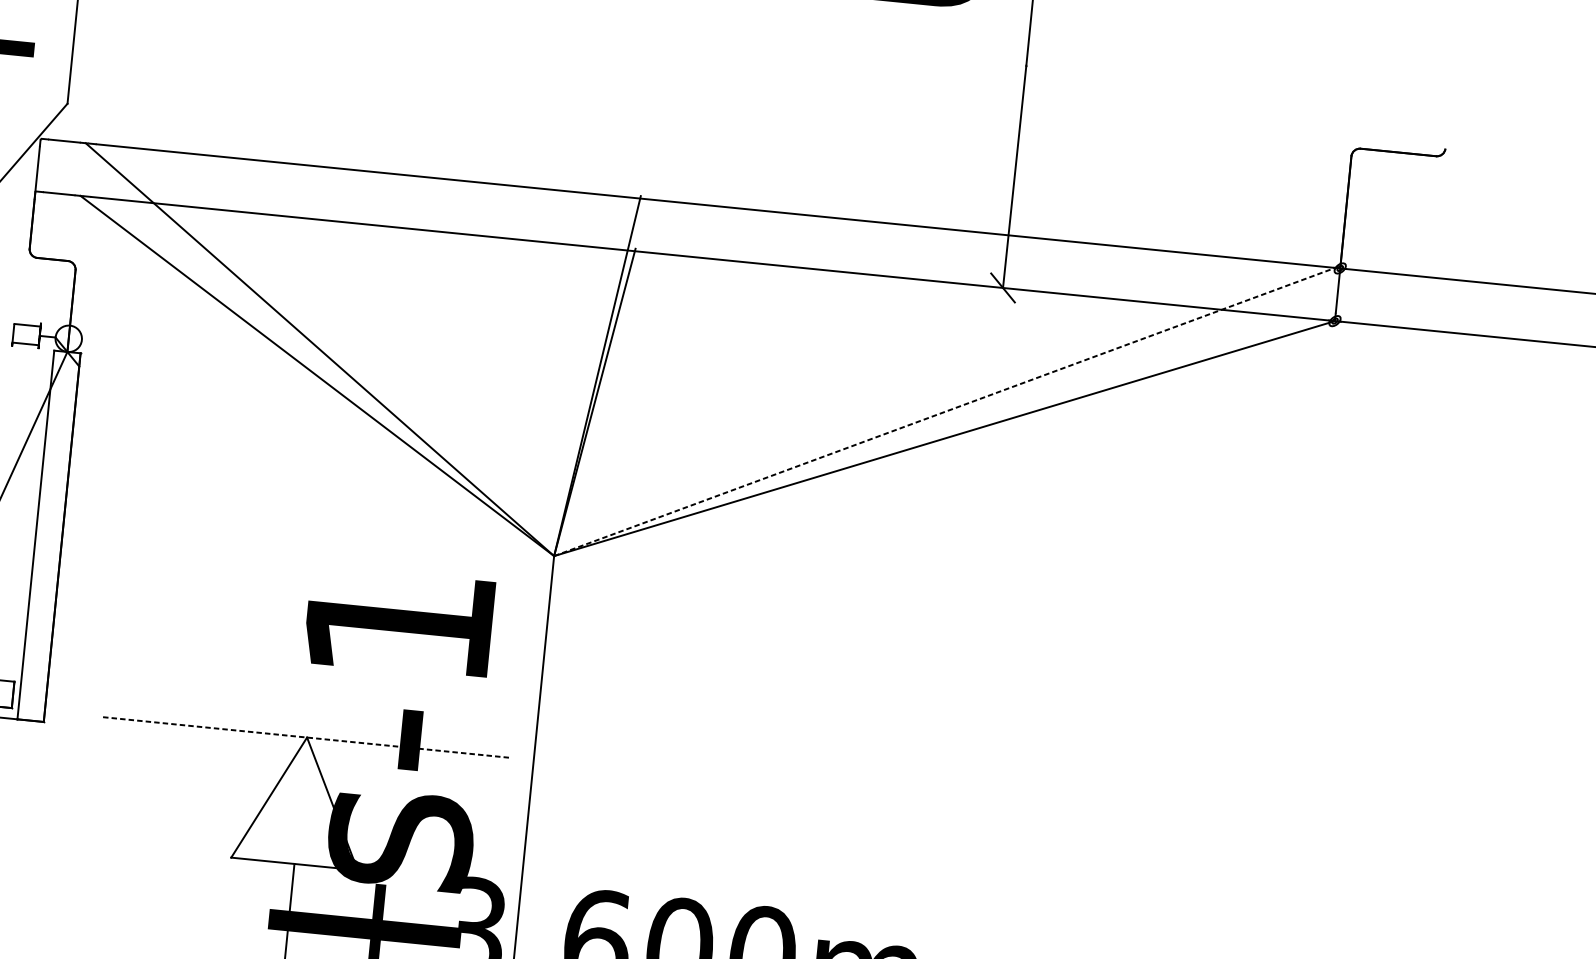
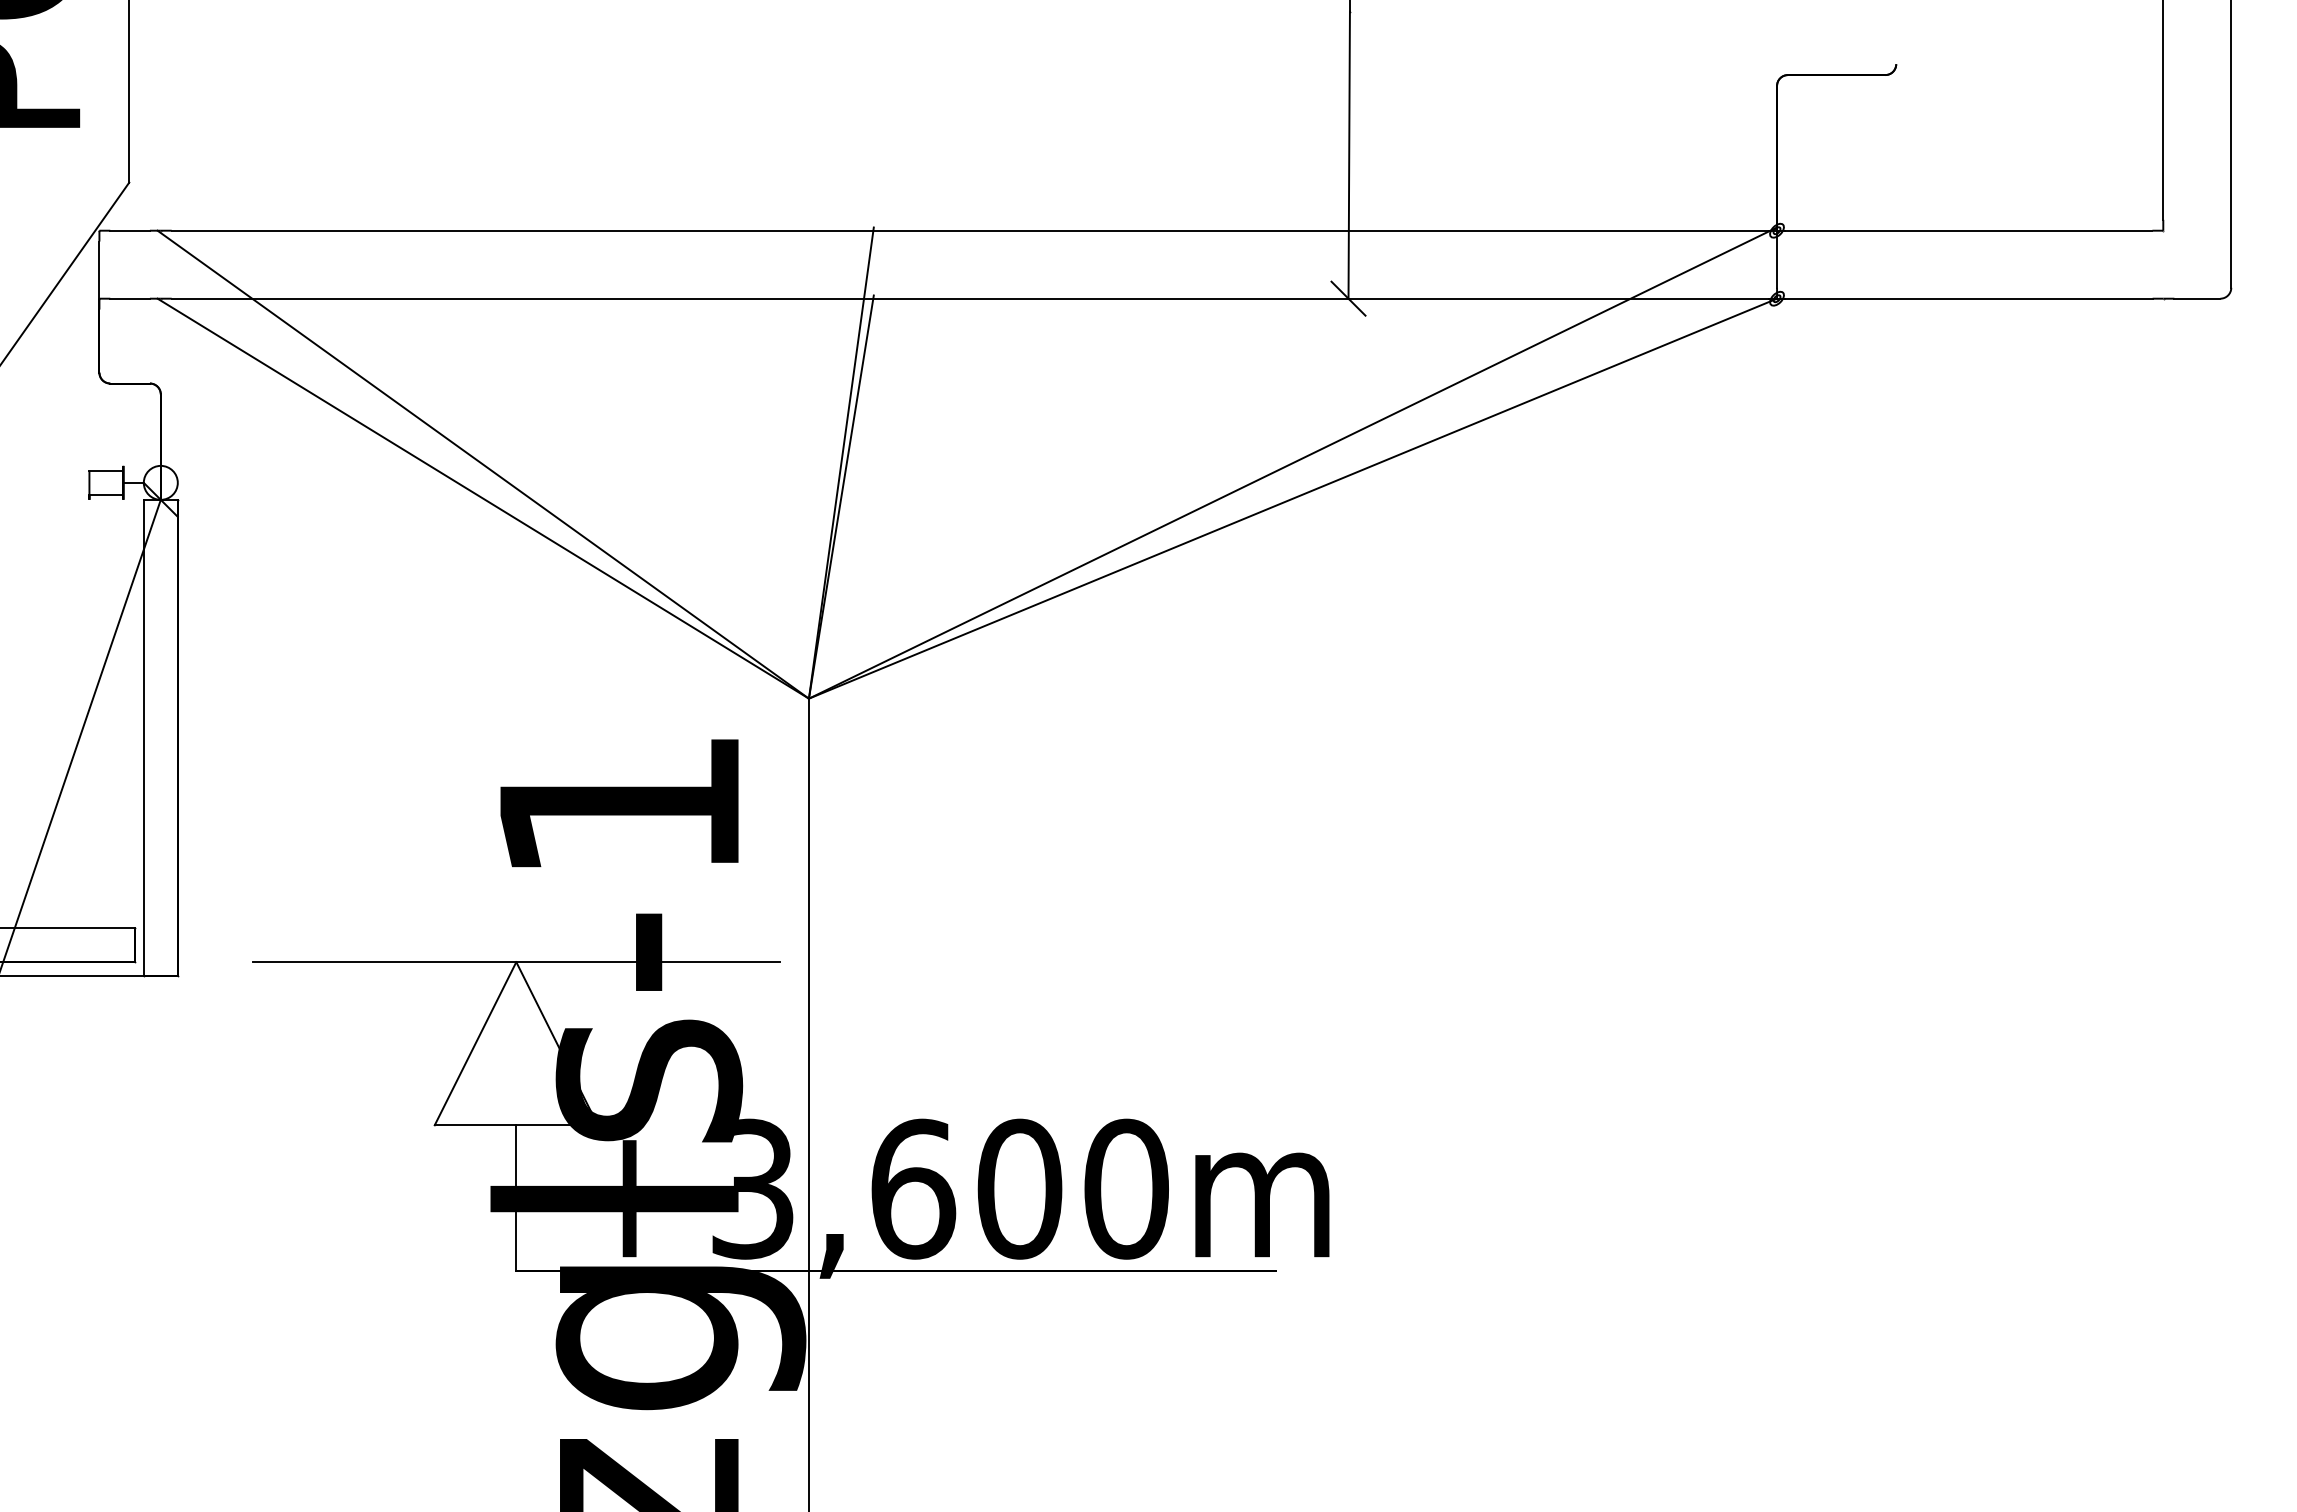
line: (947, 410) -> (1293, 462), dashed -> solid
line: (307, 737) -> (516, 962), dashed -> solid

